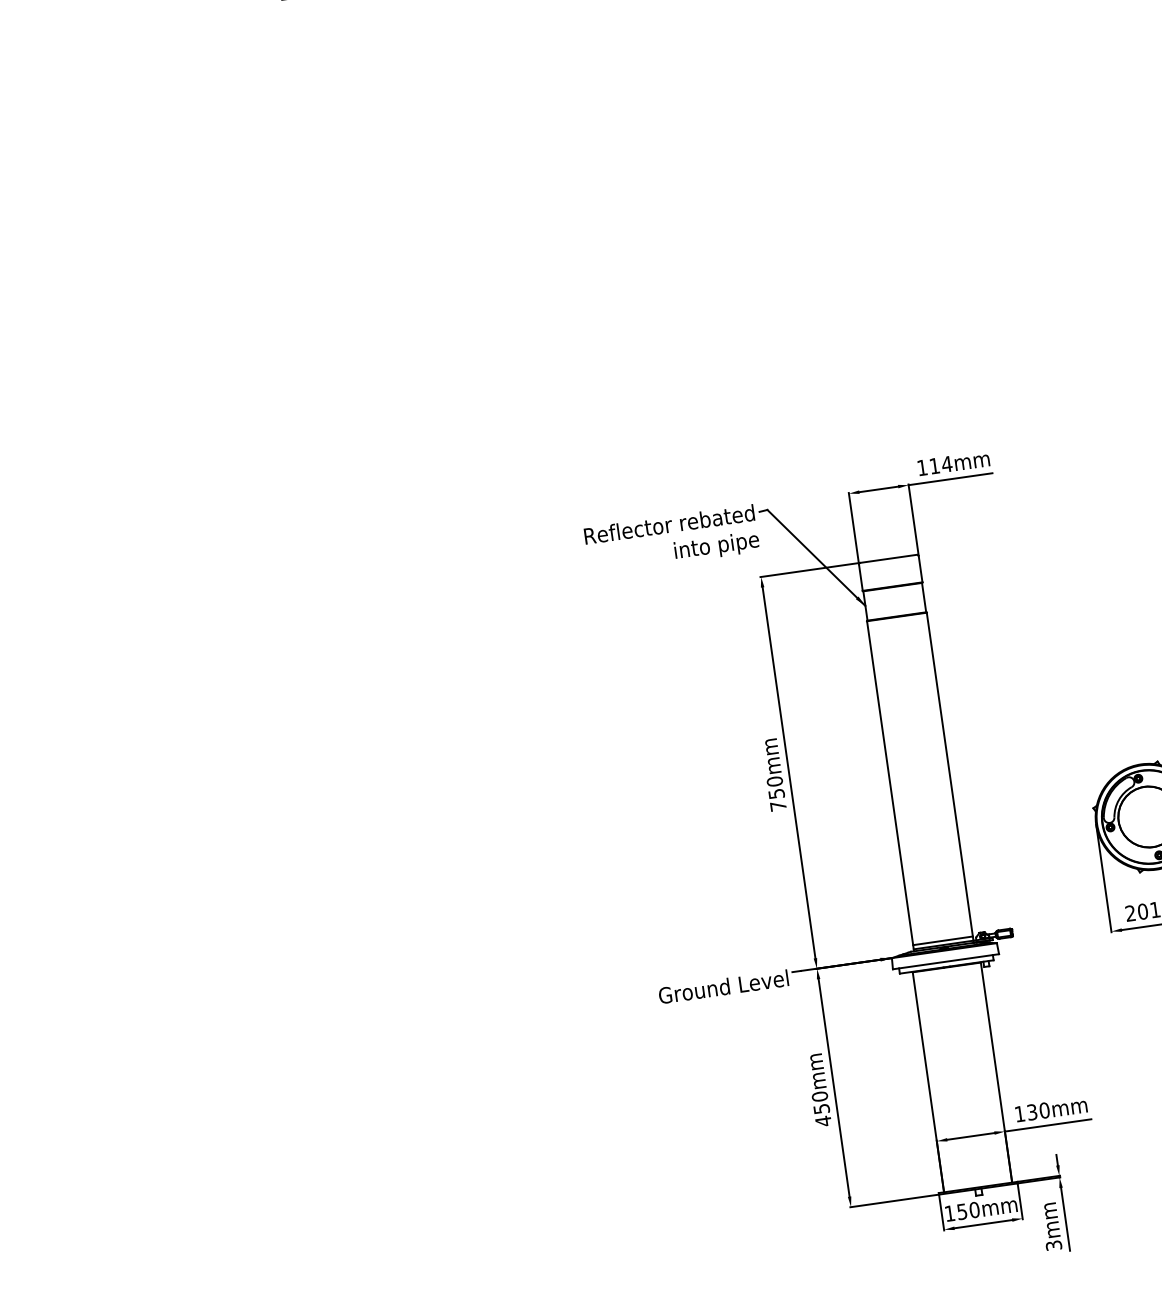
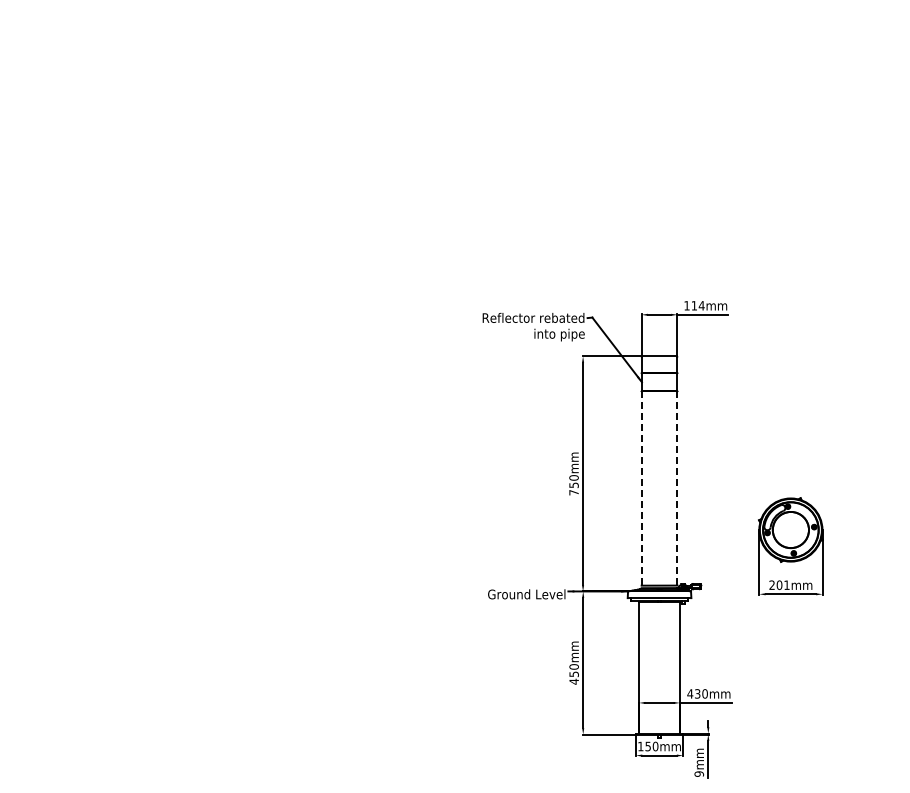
line: (950, 778) -> (677, 490), solid -> dashed
line: (890, 786) -> (641, 490), solid -> dashed
text: (1020, 1113) -> (690, 693), 130mm -> 430mm
text: (1052, 1244) -> (698, 773), 3mm -> 9mm

